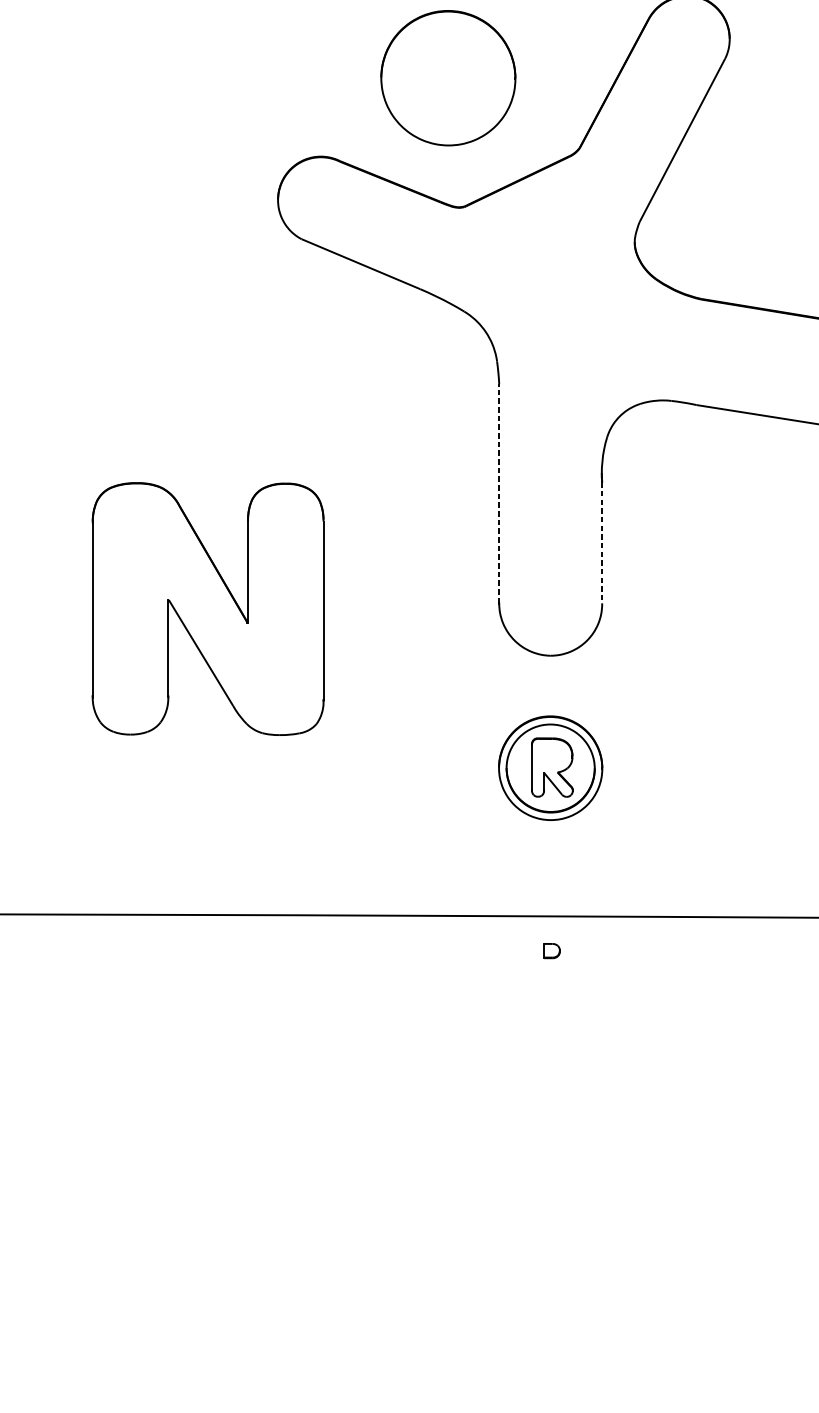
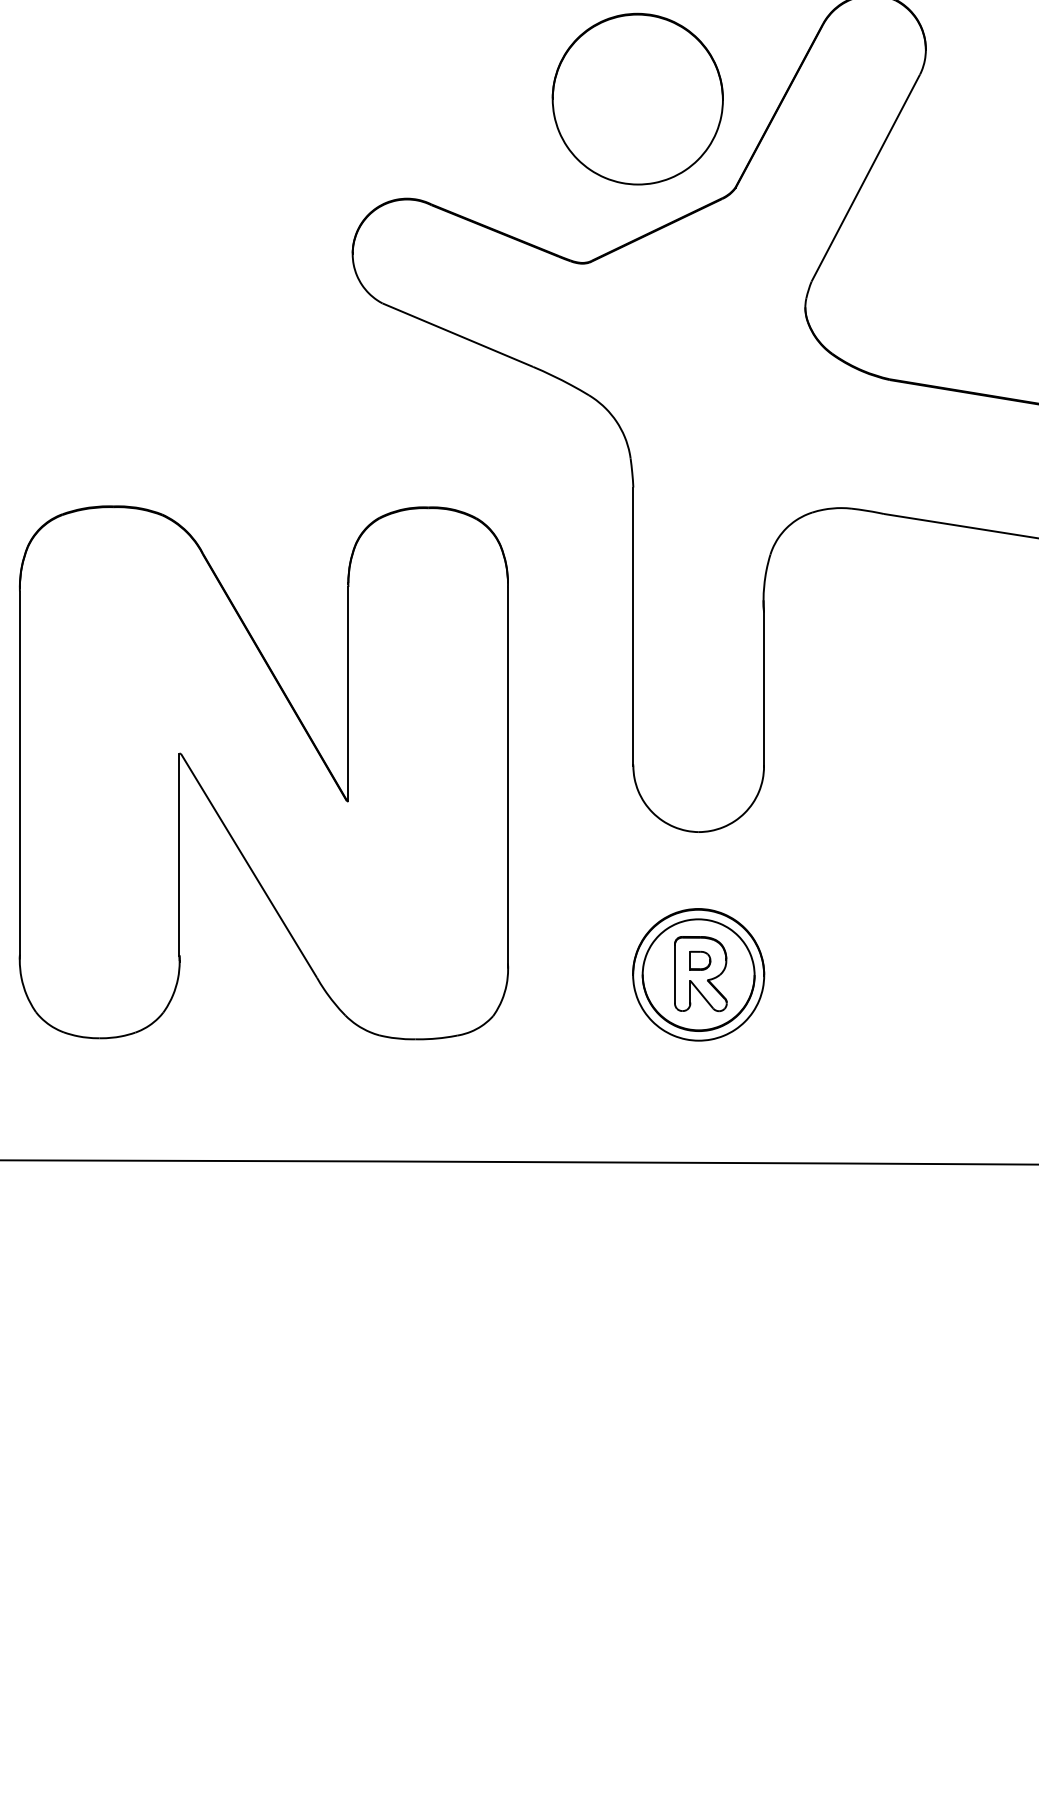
part: (448, 77) -> (637, 98), moved
line: (499, 493) -> (633, 626), dashed -> solid
line: (602, 543) -> (764, 689), dashed -> solid
part: (207, 608) -> (263, 772), size x1.67
part: (552, 950) -> (700, 960), moved

